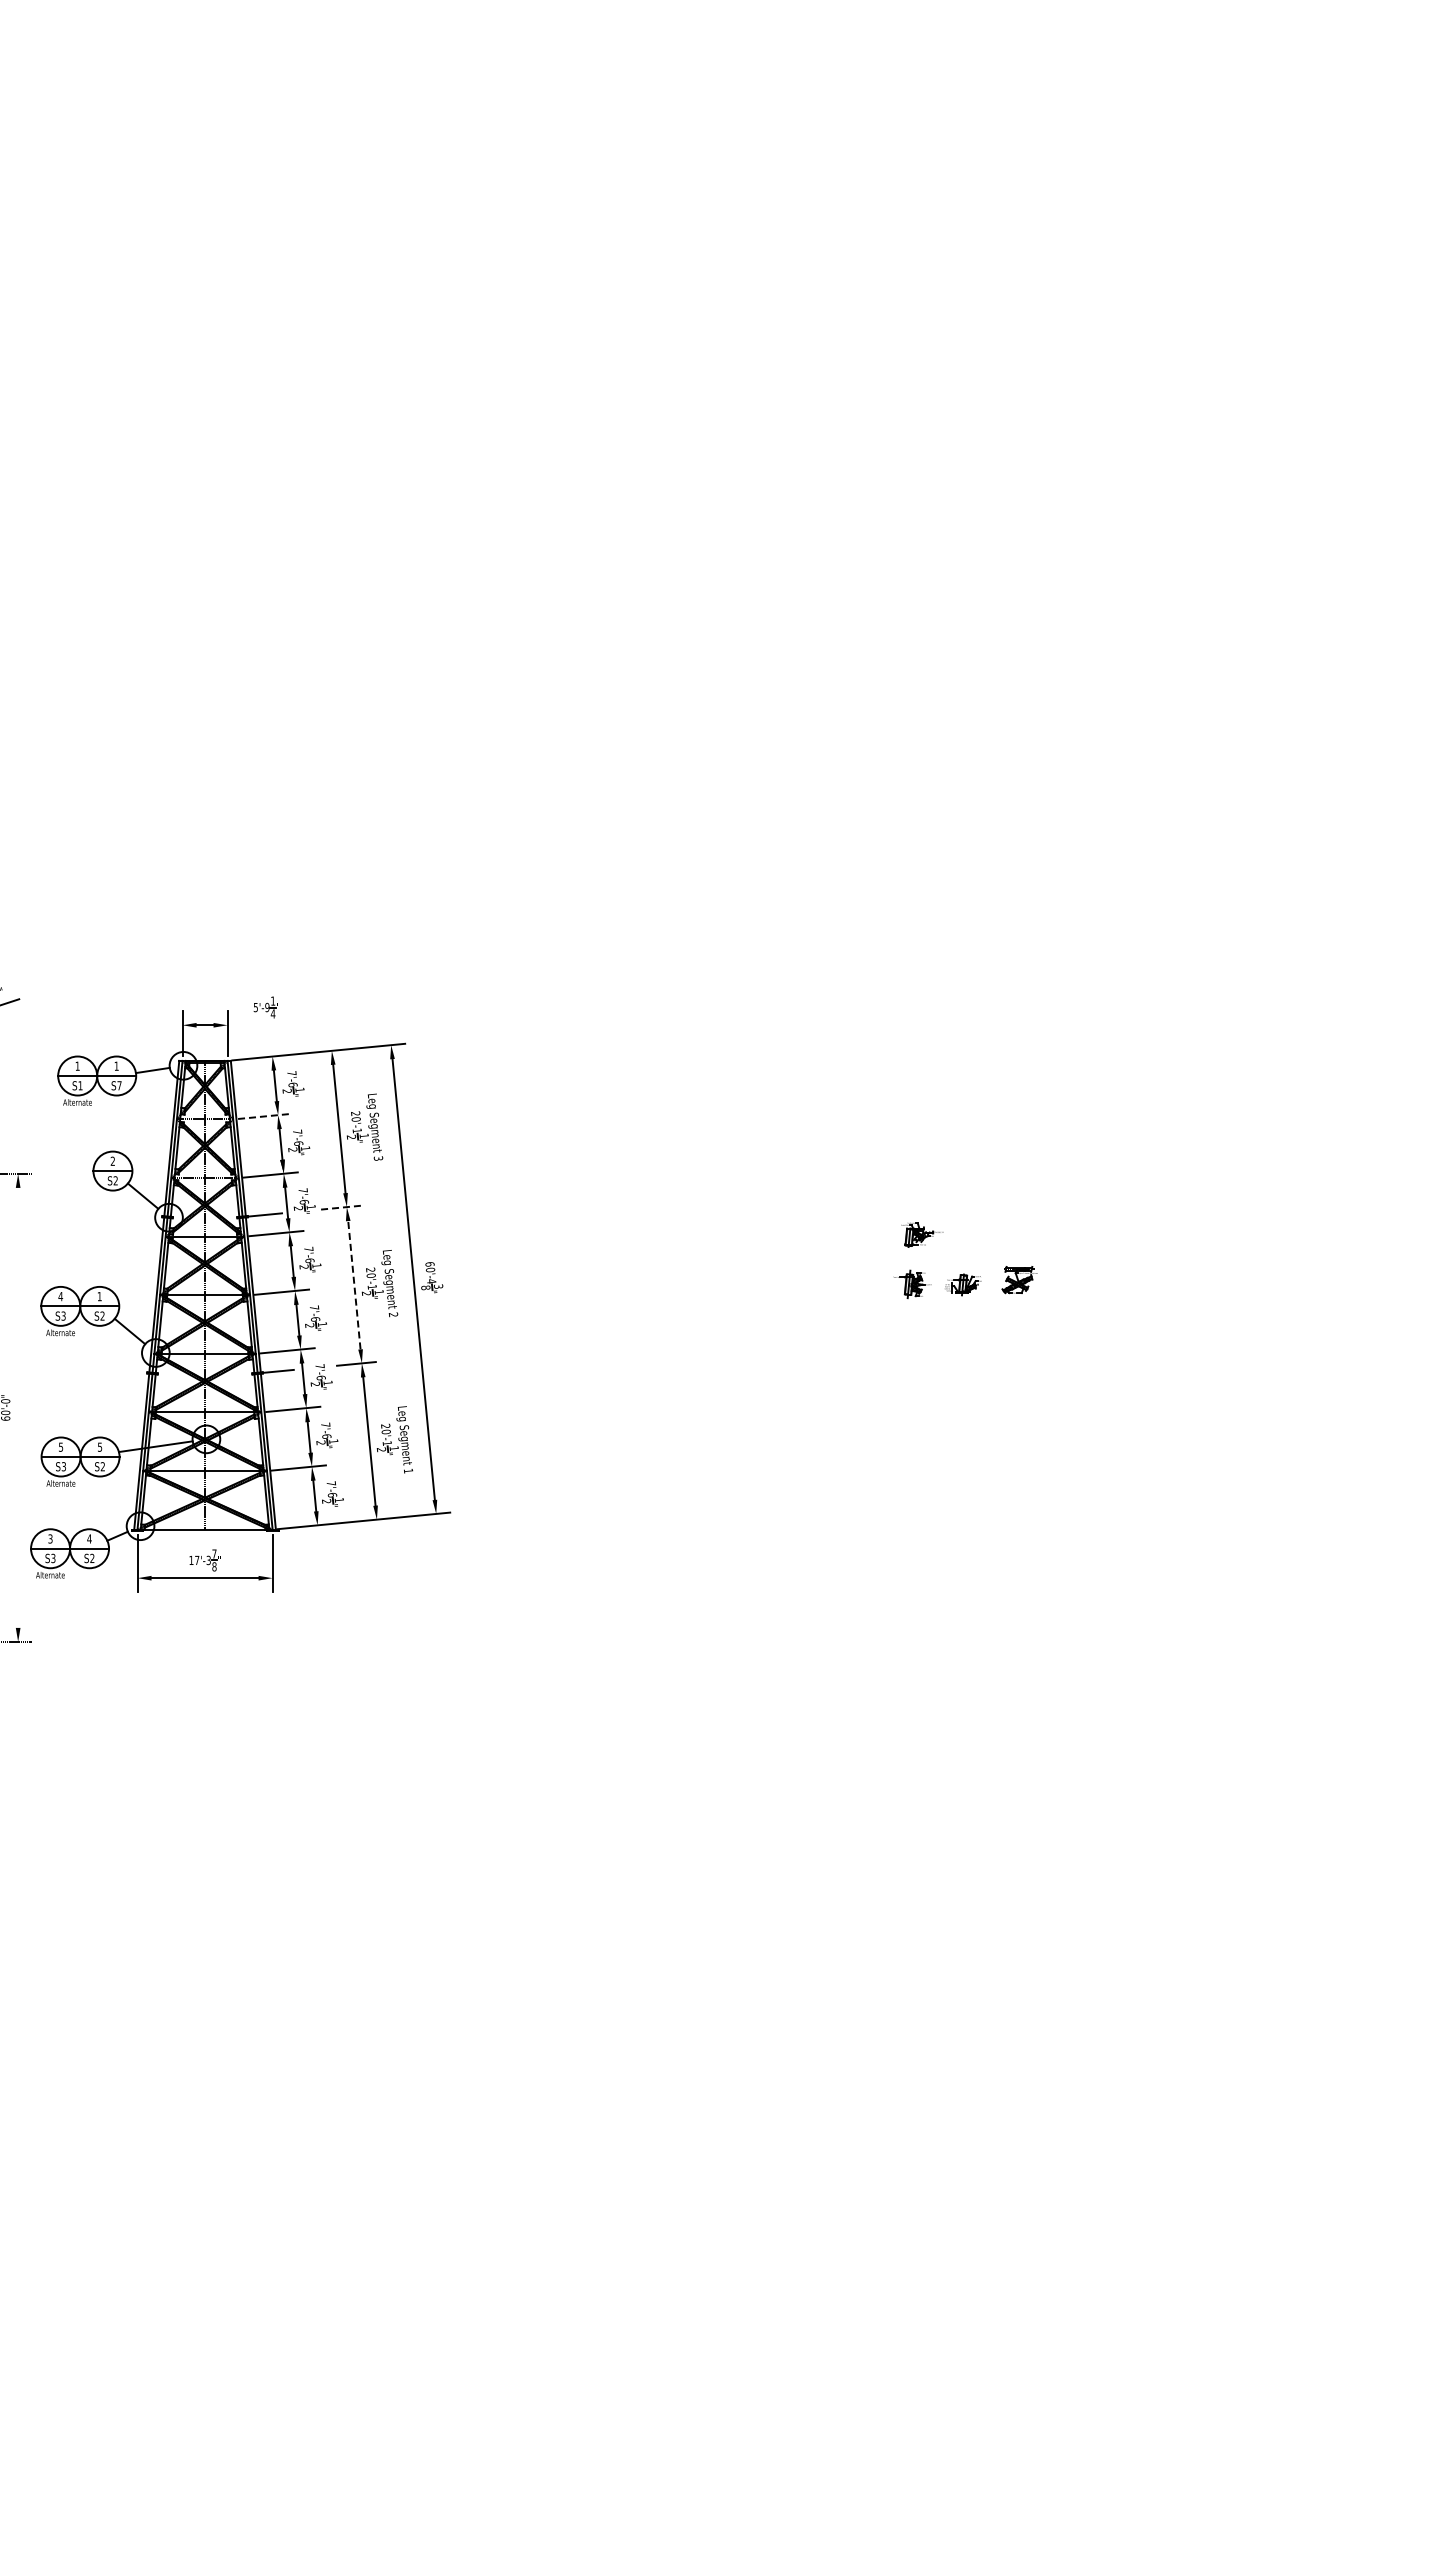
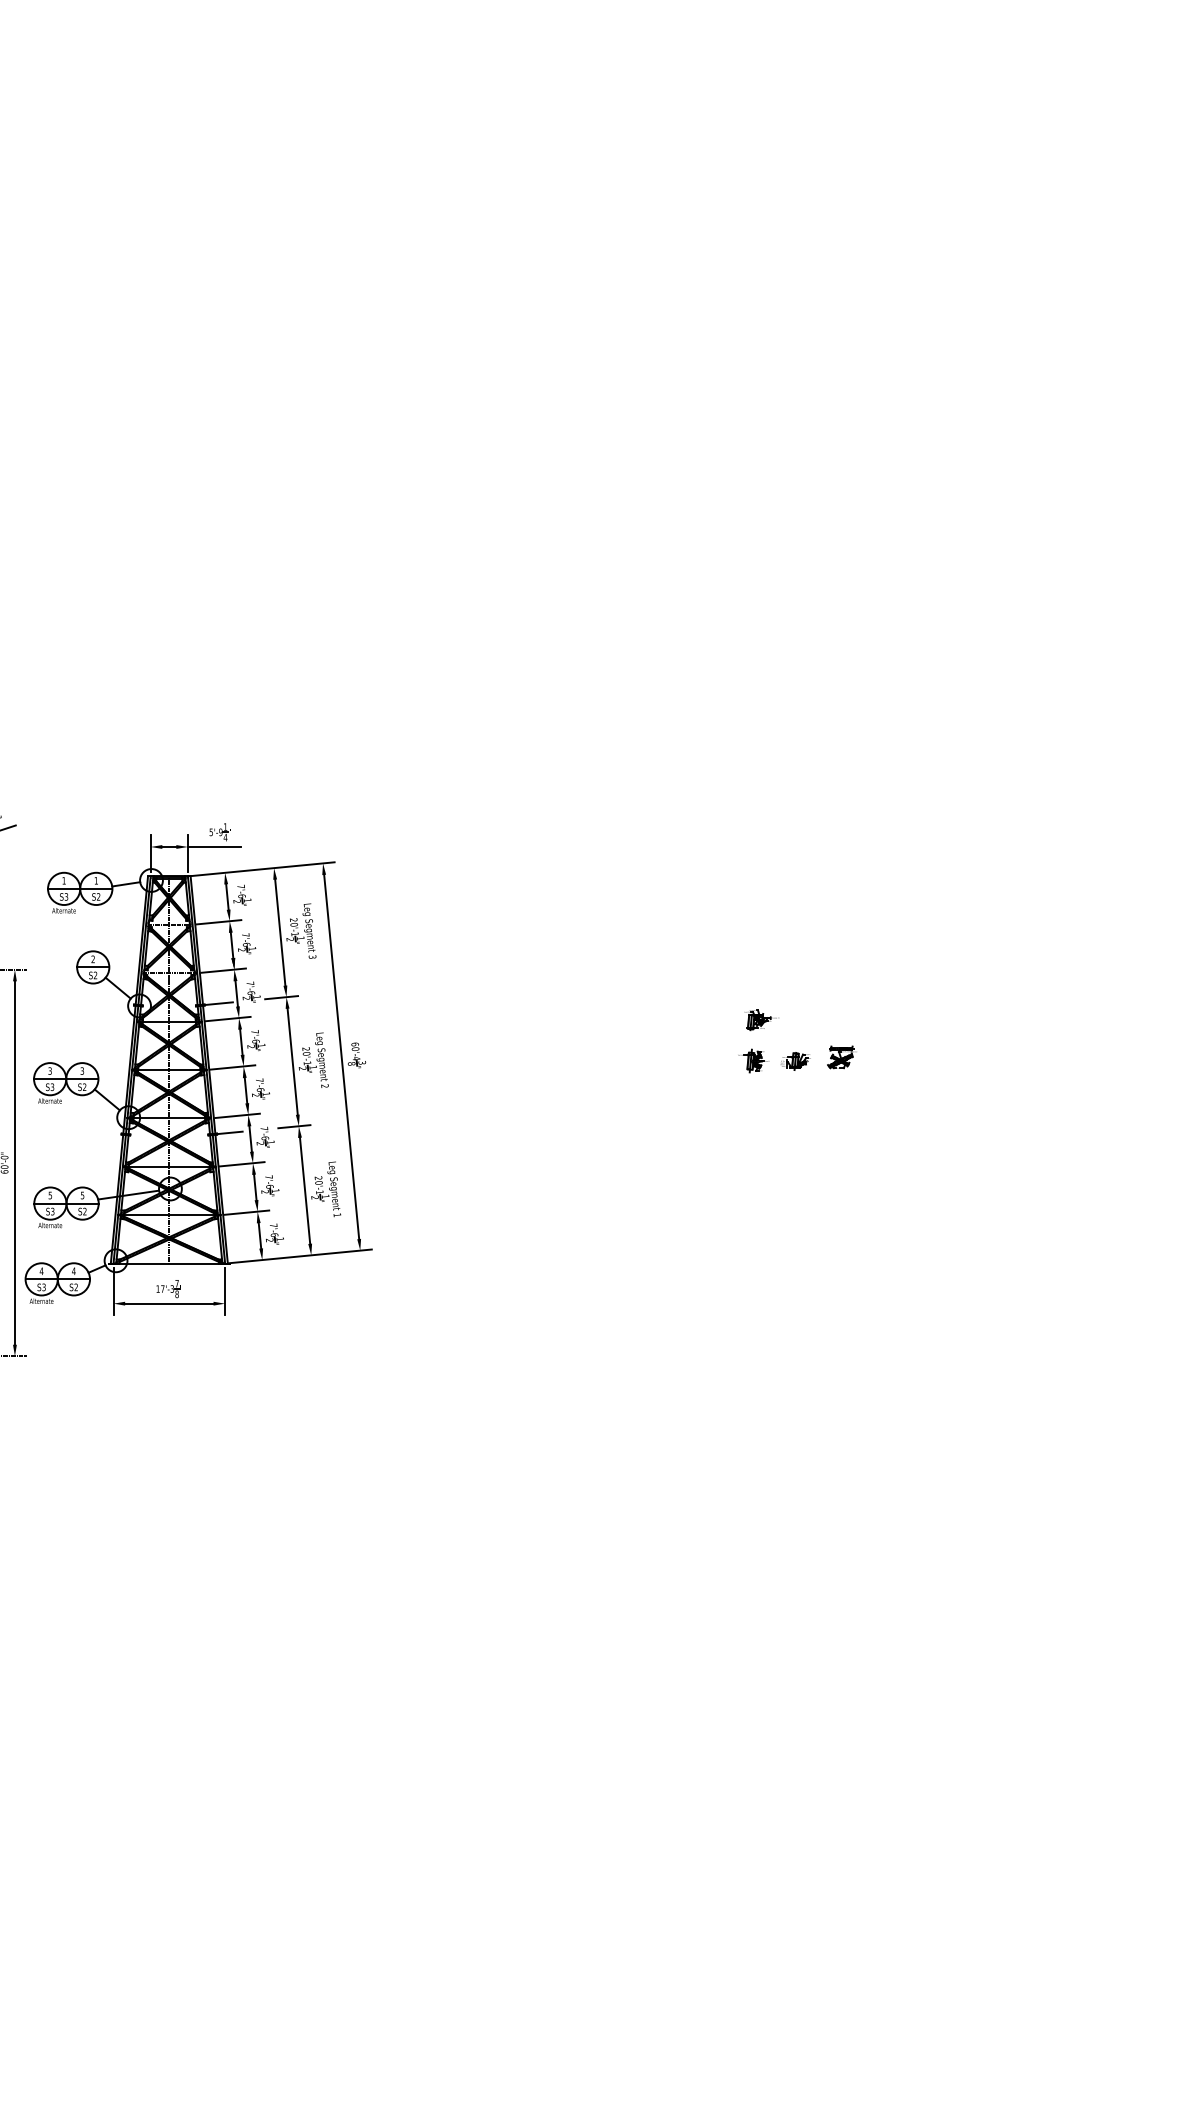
line: (259, 1025) -> (214, 847), added
text: (80, 1085) -> (66, 896), S1 -> S3
text: (119, 1085) -> (98, 896), S7 -> S2
line: (265, 1116) -> (219, 922), dashed -> solid
line: (340, 1207) -> (281, 997), dashed -> solid
line: (354, 1284) -> (292, 1061), dashed -> solid
text: (60, 1296) -> (49, 1071), 4 -> 3
text: (99, 1296) -> (82, 1071), 1 -> 3
line: (18, 1407) -> (15, 1162), added
text: (50, 1538) -> (41, 1270), 3 -> 4

